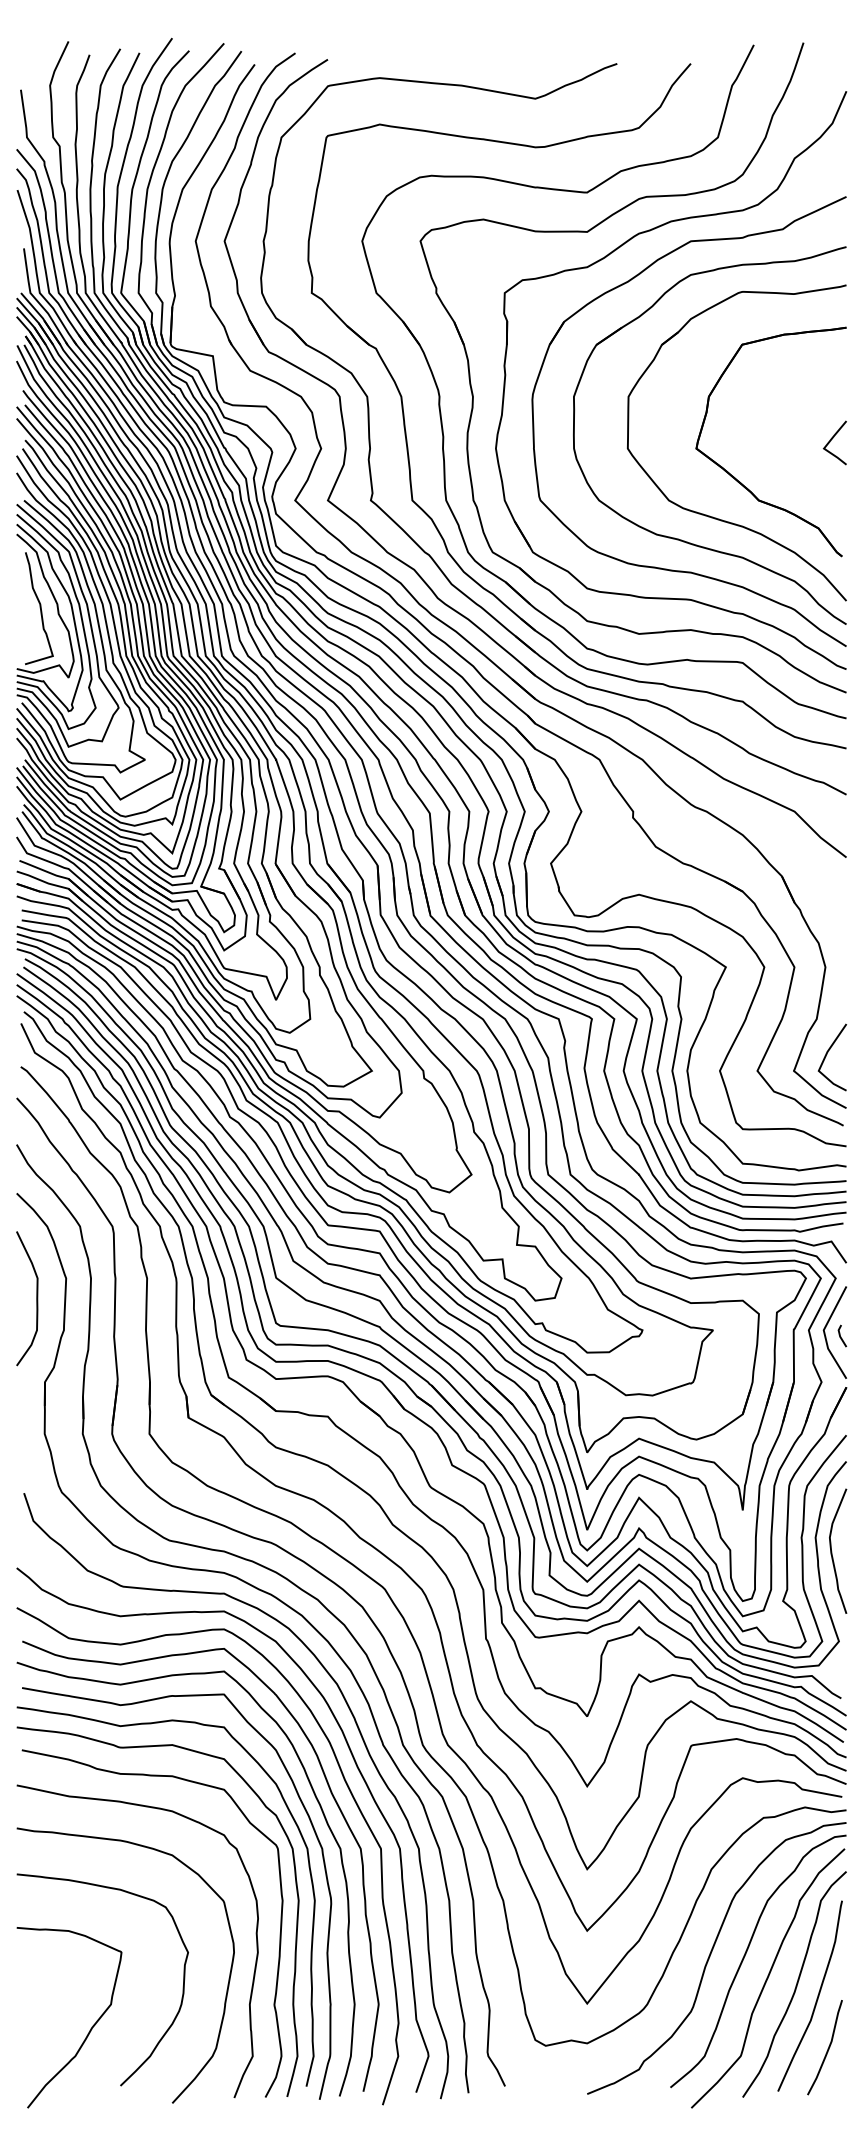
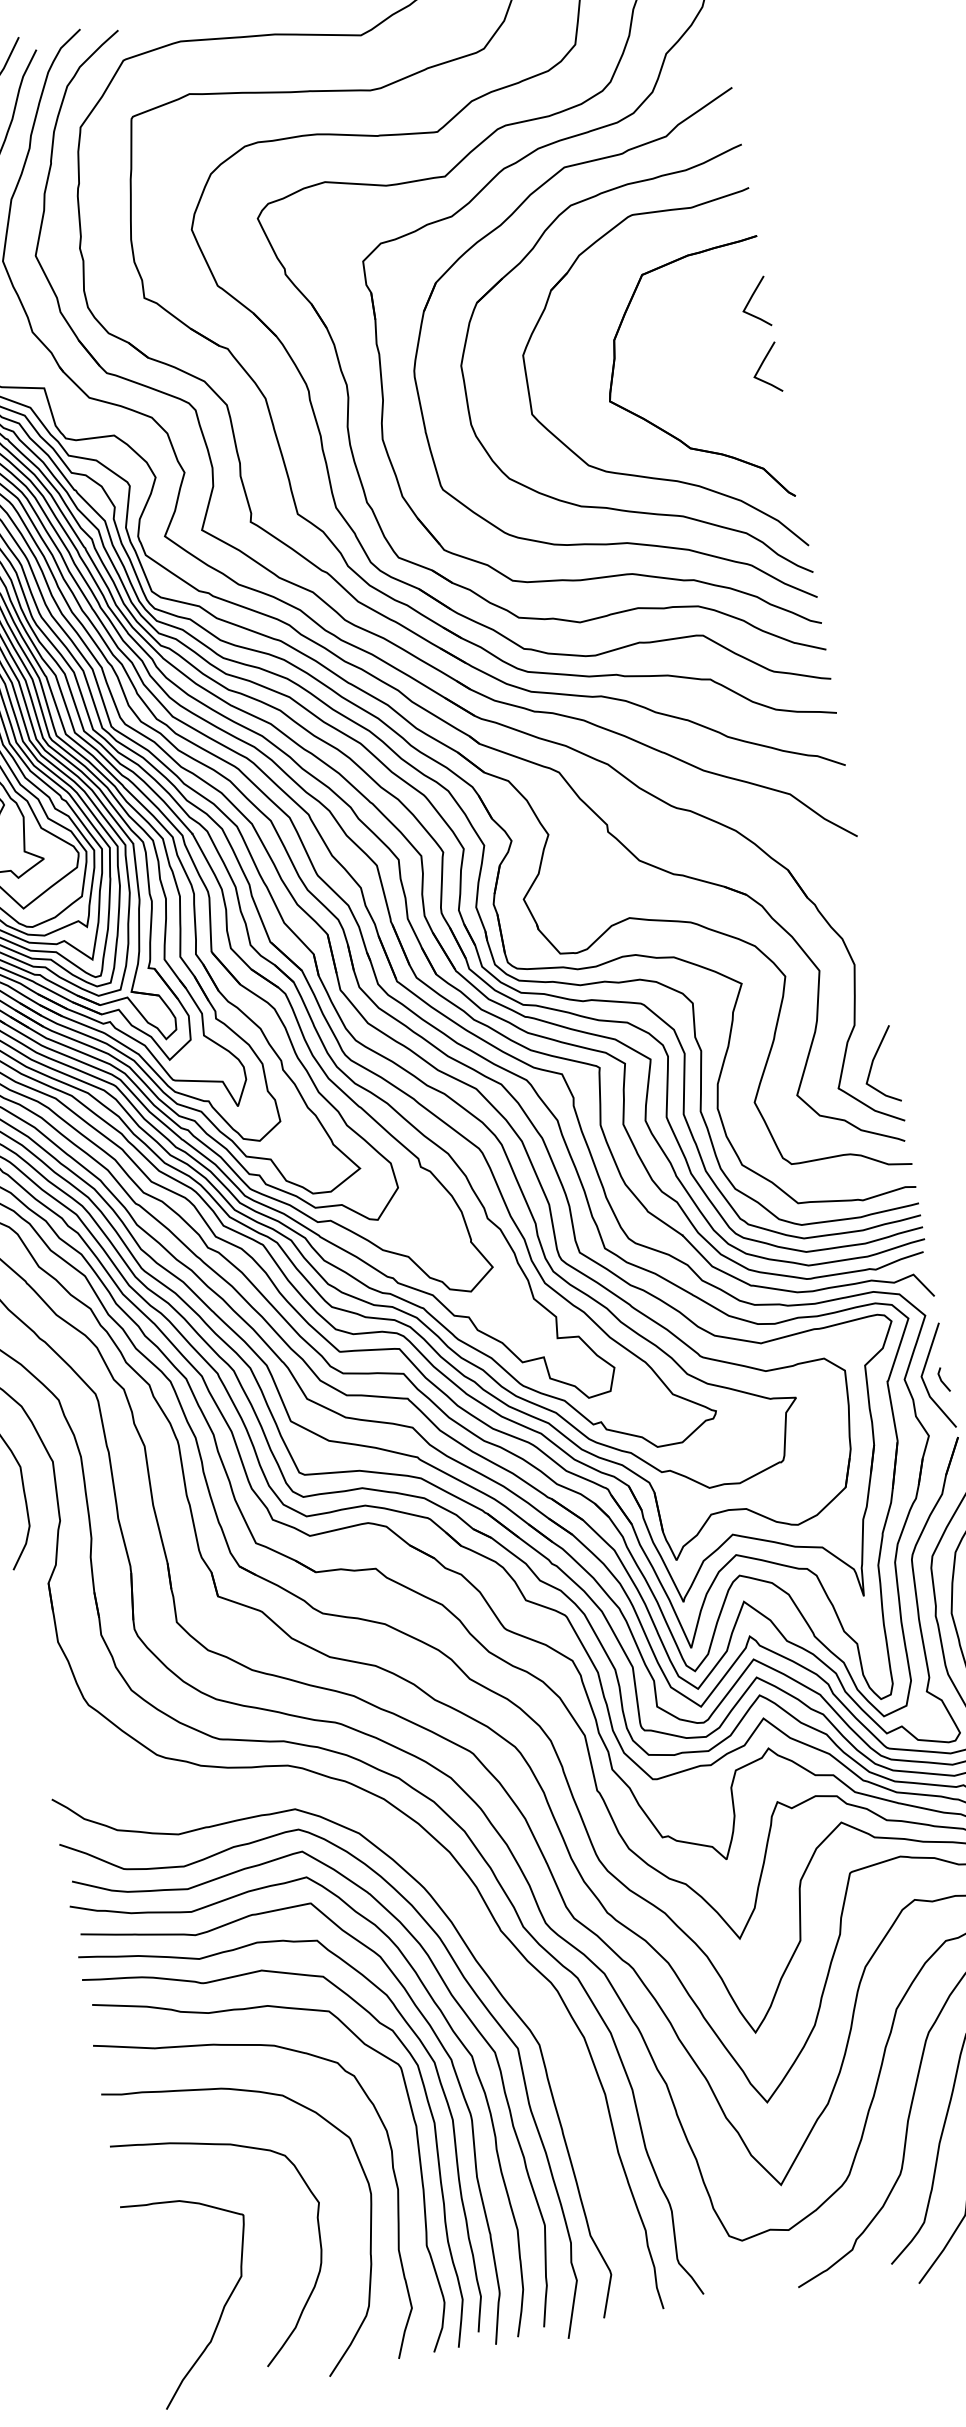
line: (832, 381) -> (751, 299), added
curve: (363, 1743) -> (478, 1932), removed

